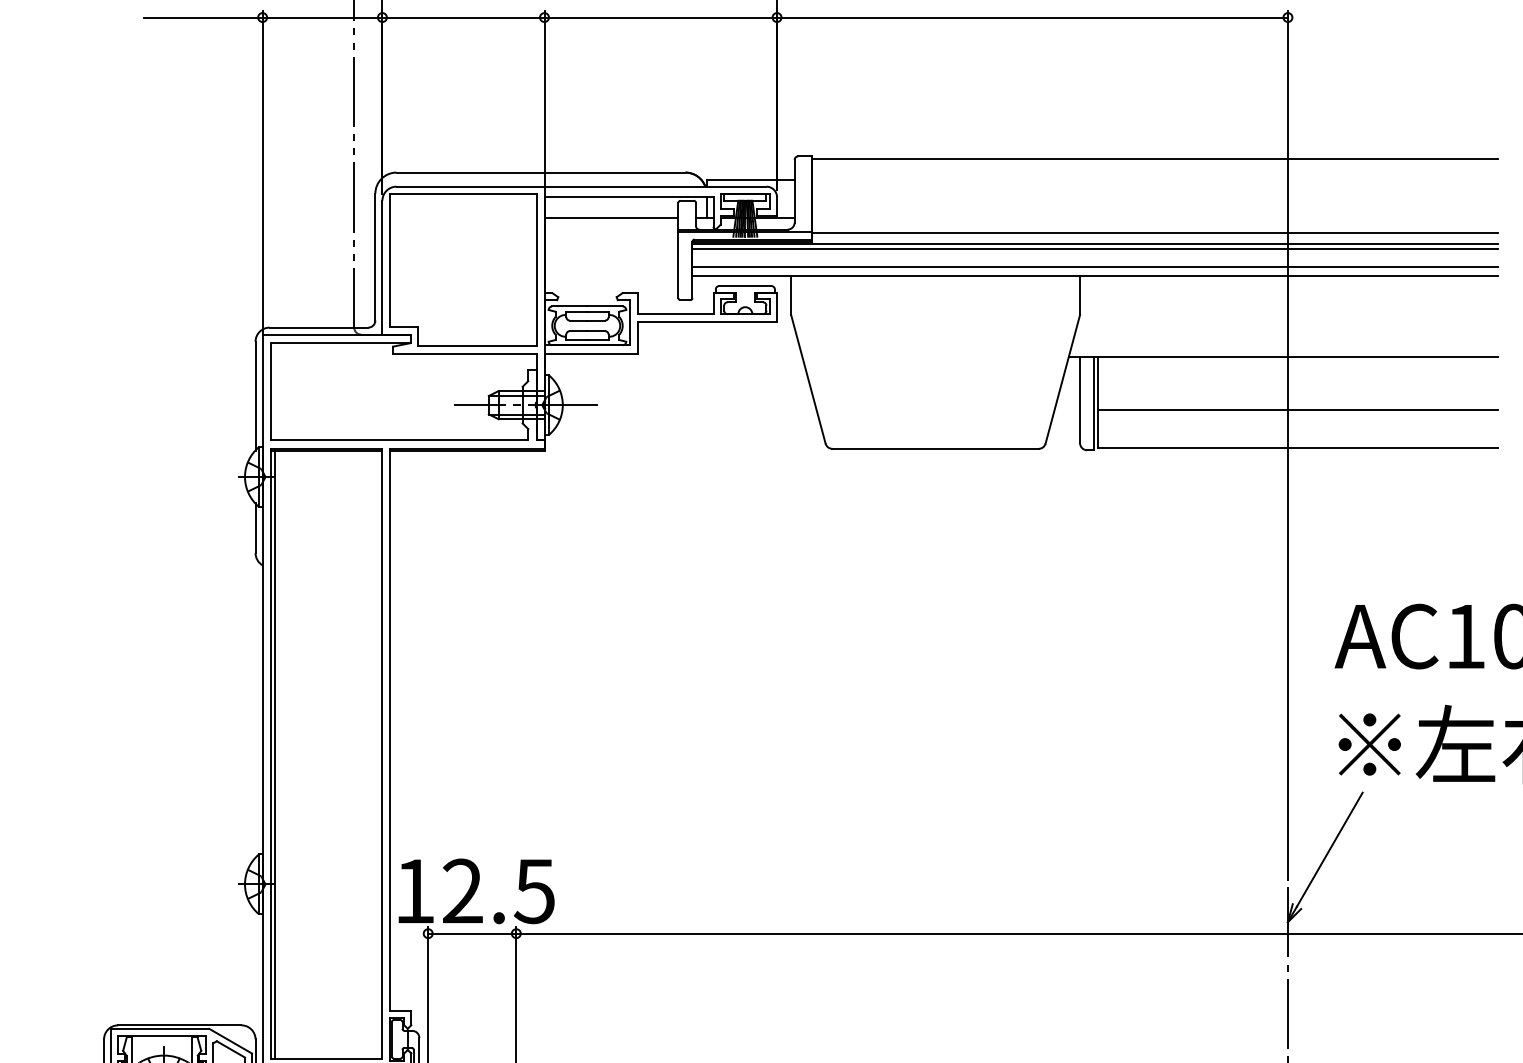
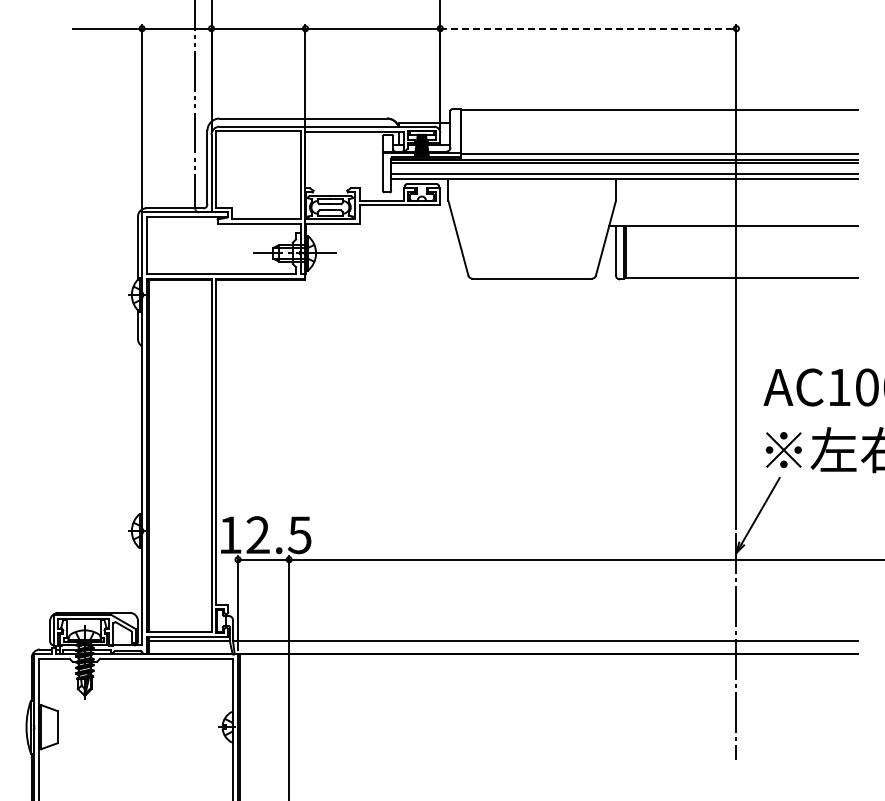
line: (1032, 17) -> (588, 28), solid -> dashed
line: (611, 219) -> (344, 145), removed
line: (1296, 410) -> (741, 256), removed

